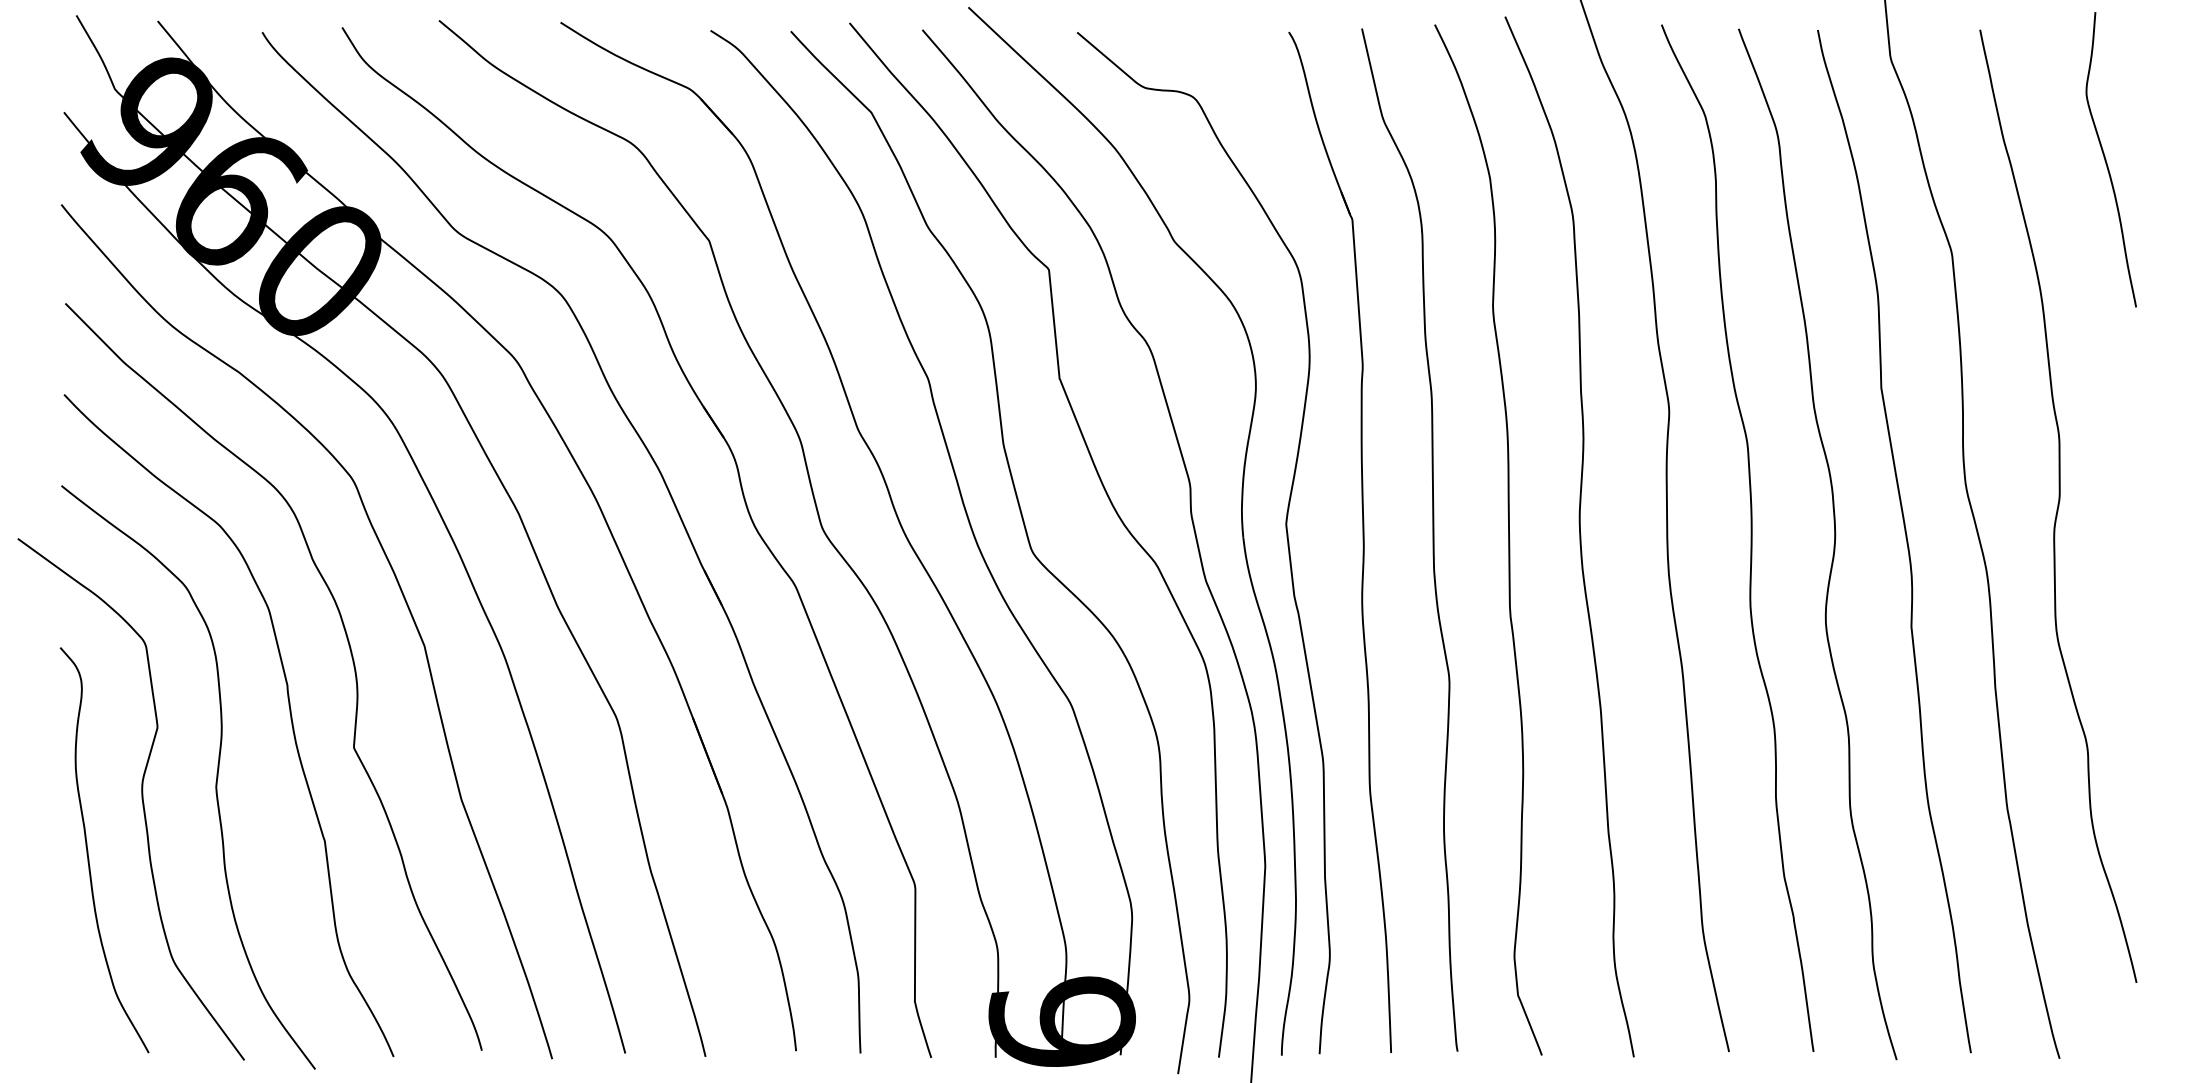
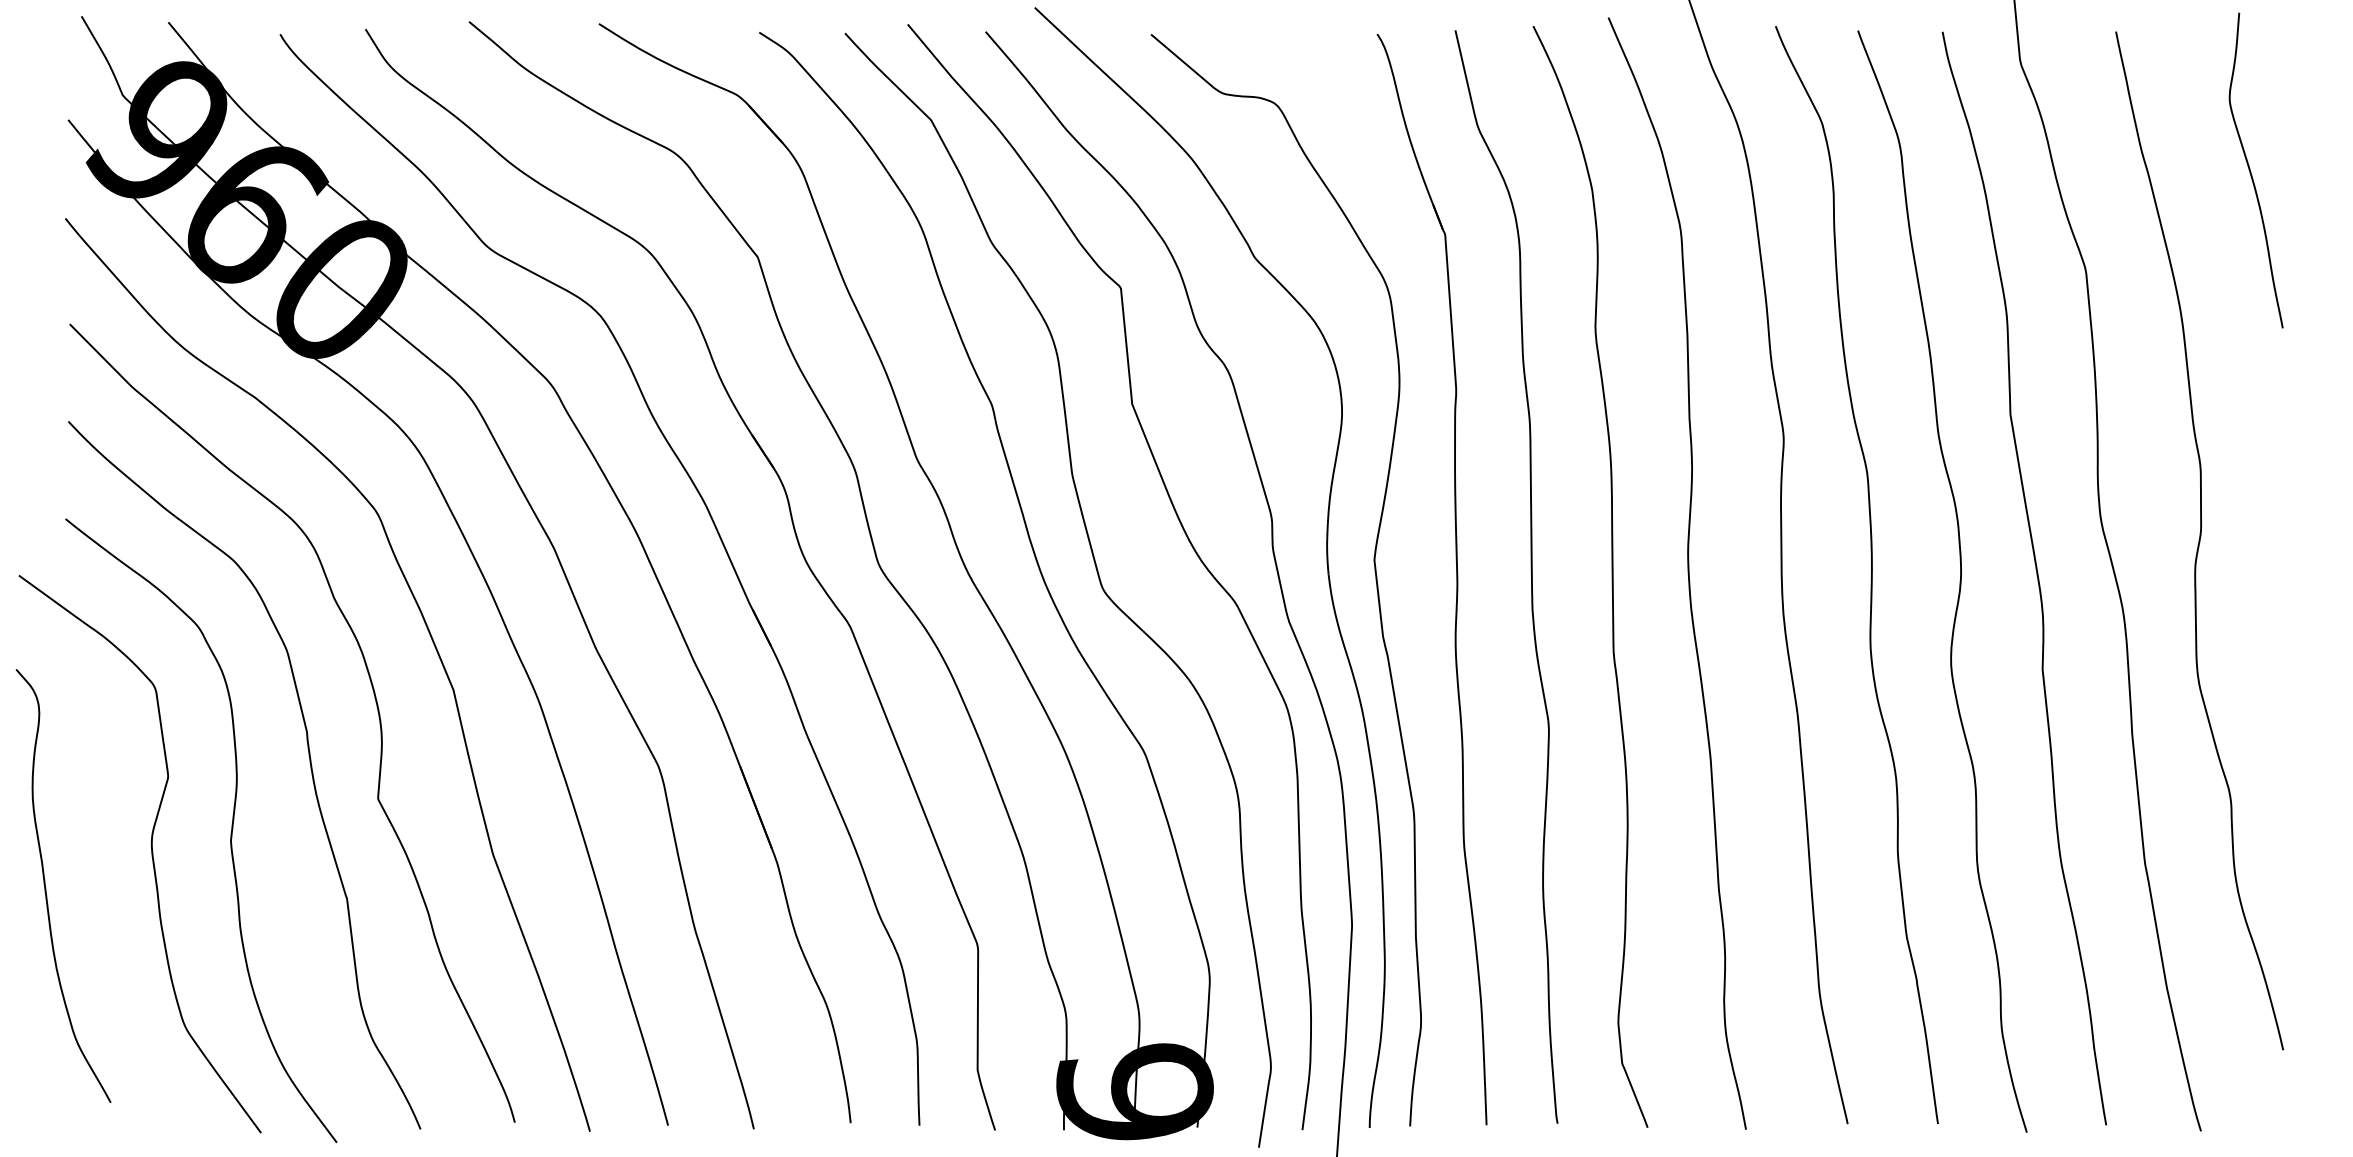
curve: (88, 850) -> (46, 886), moved

